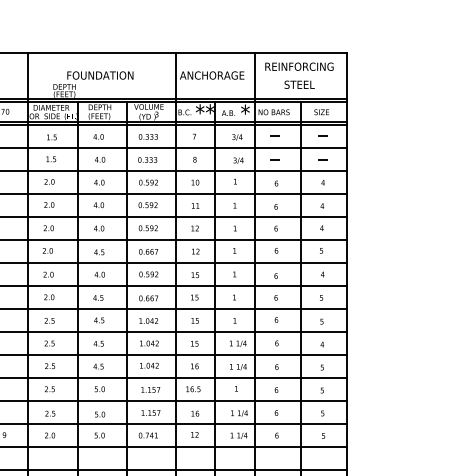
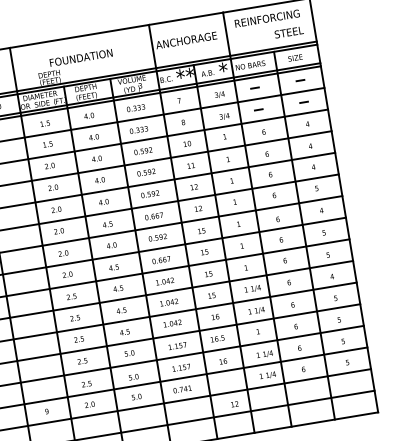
text: (299, 84) -> (288, 32), moved
text: (194, 434) -> (234, 404), moved

